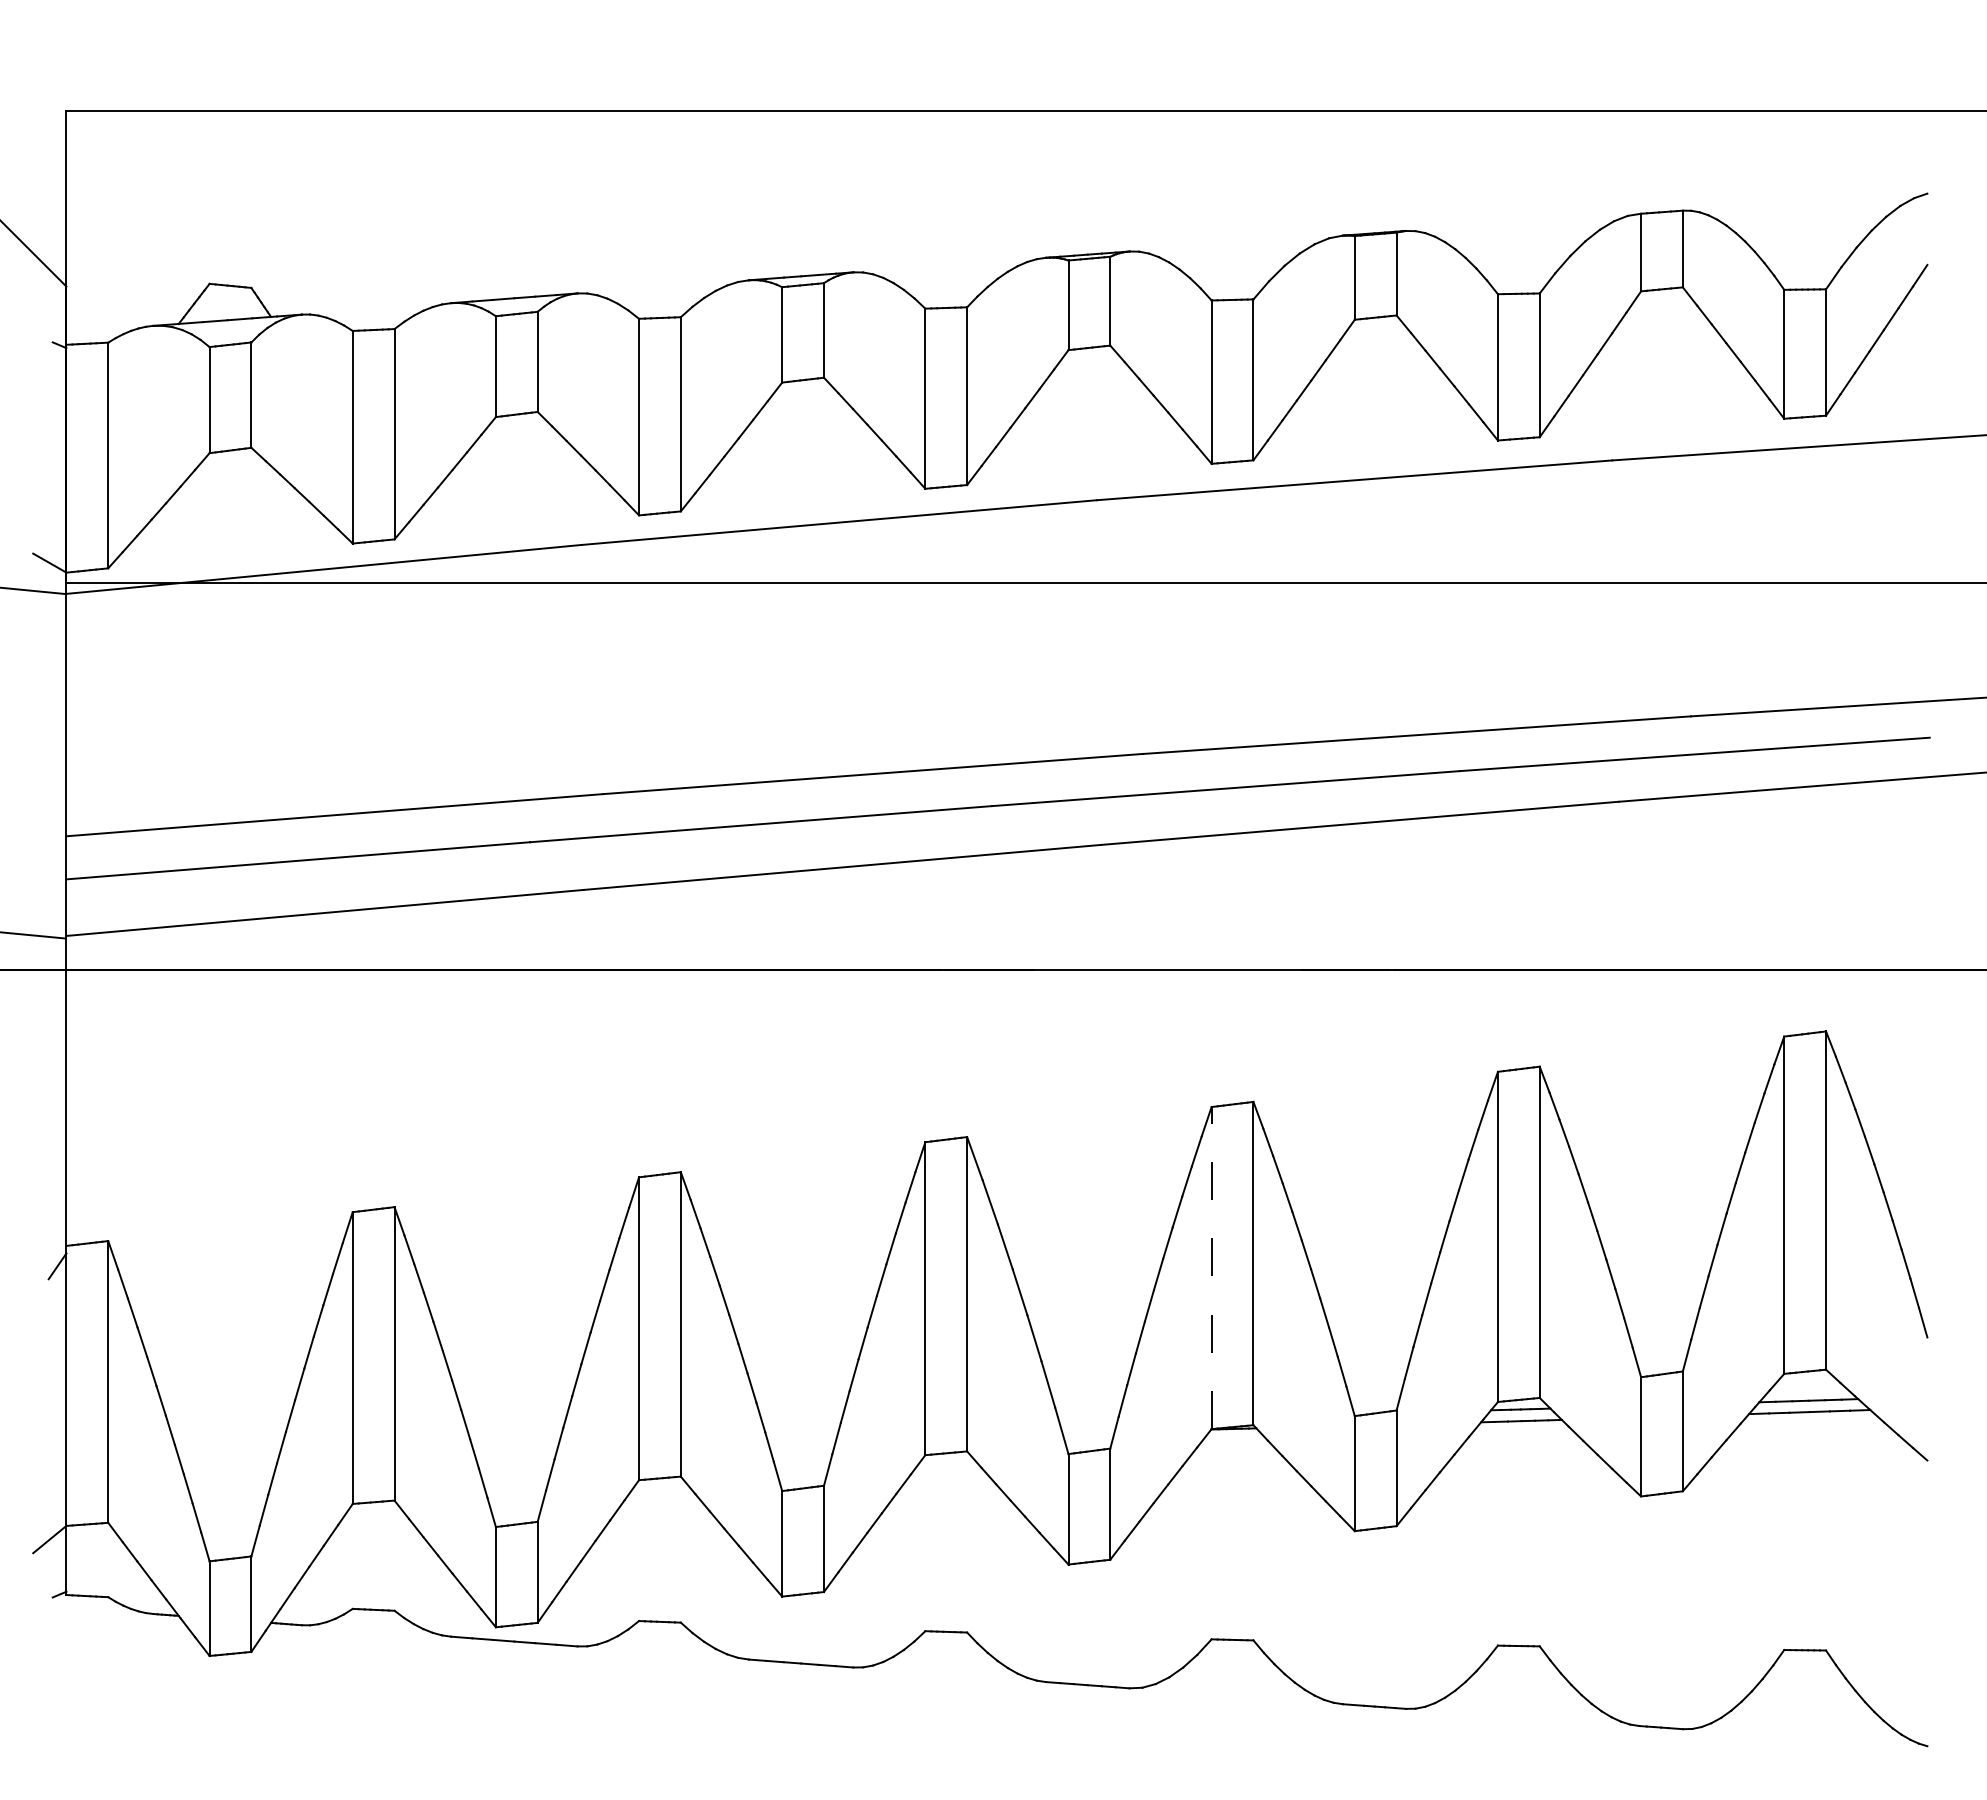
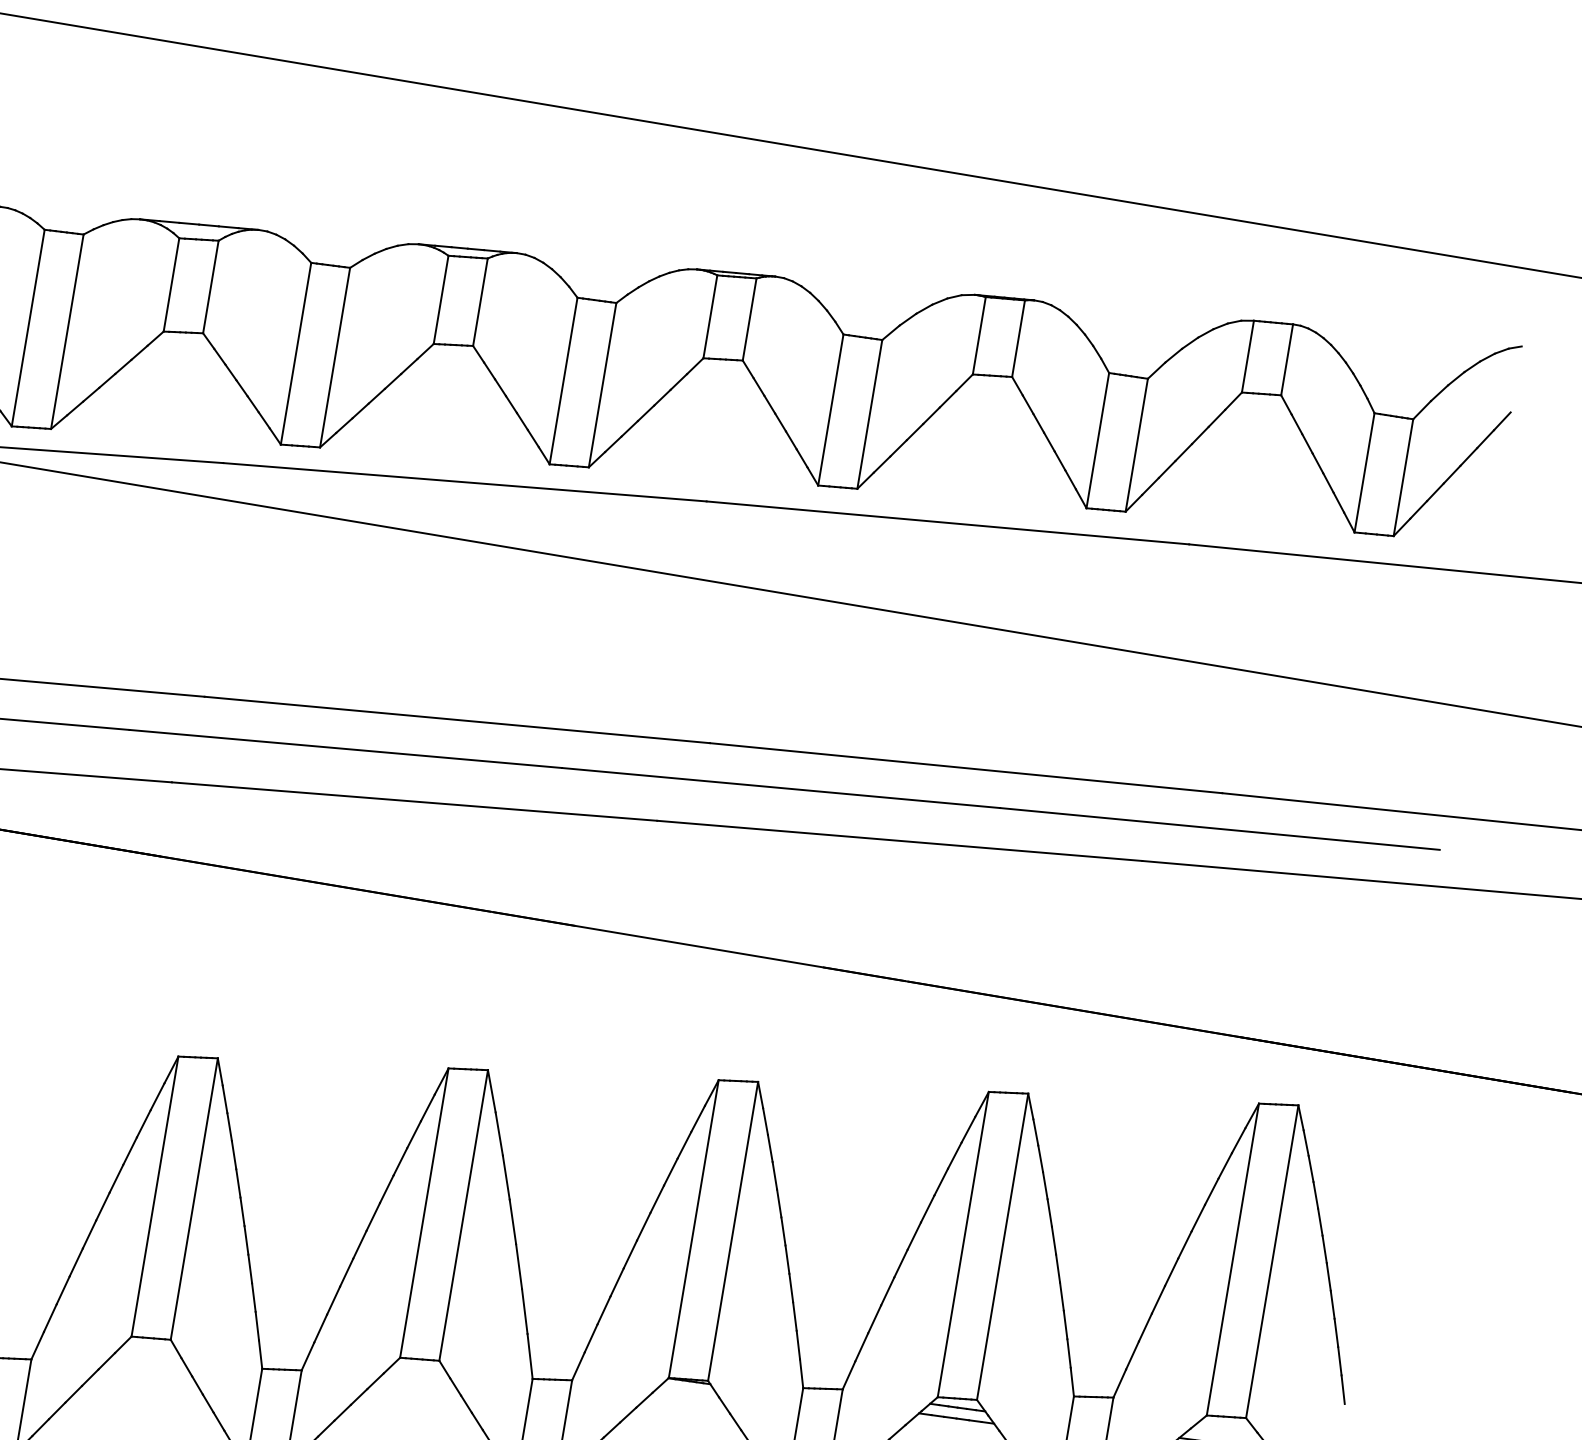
line: (1211, 1267) -> (693, 1228), dashed -> solid

